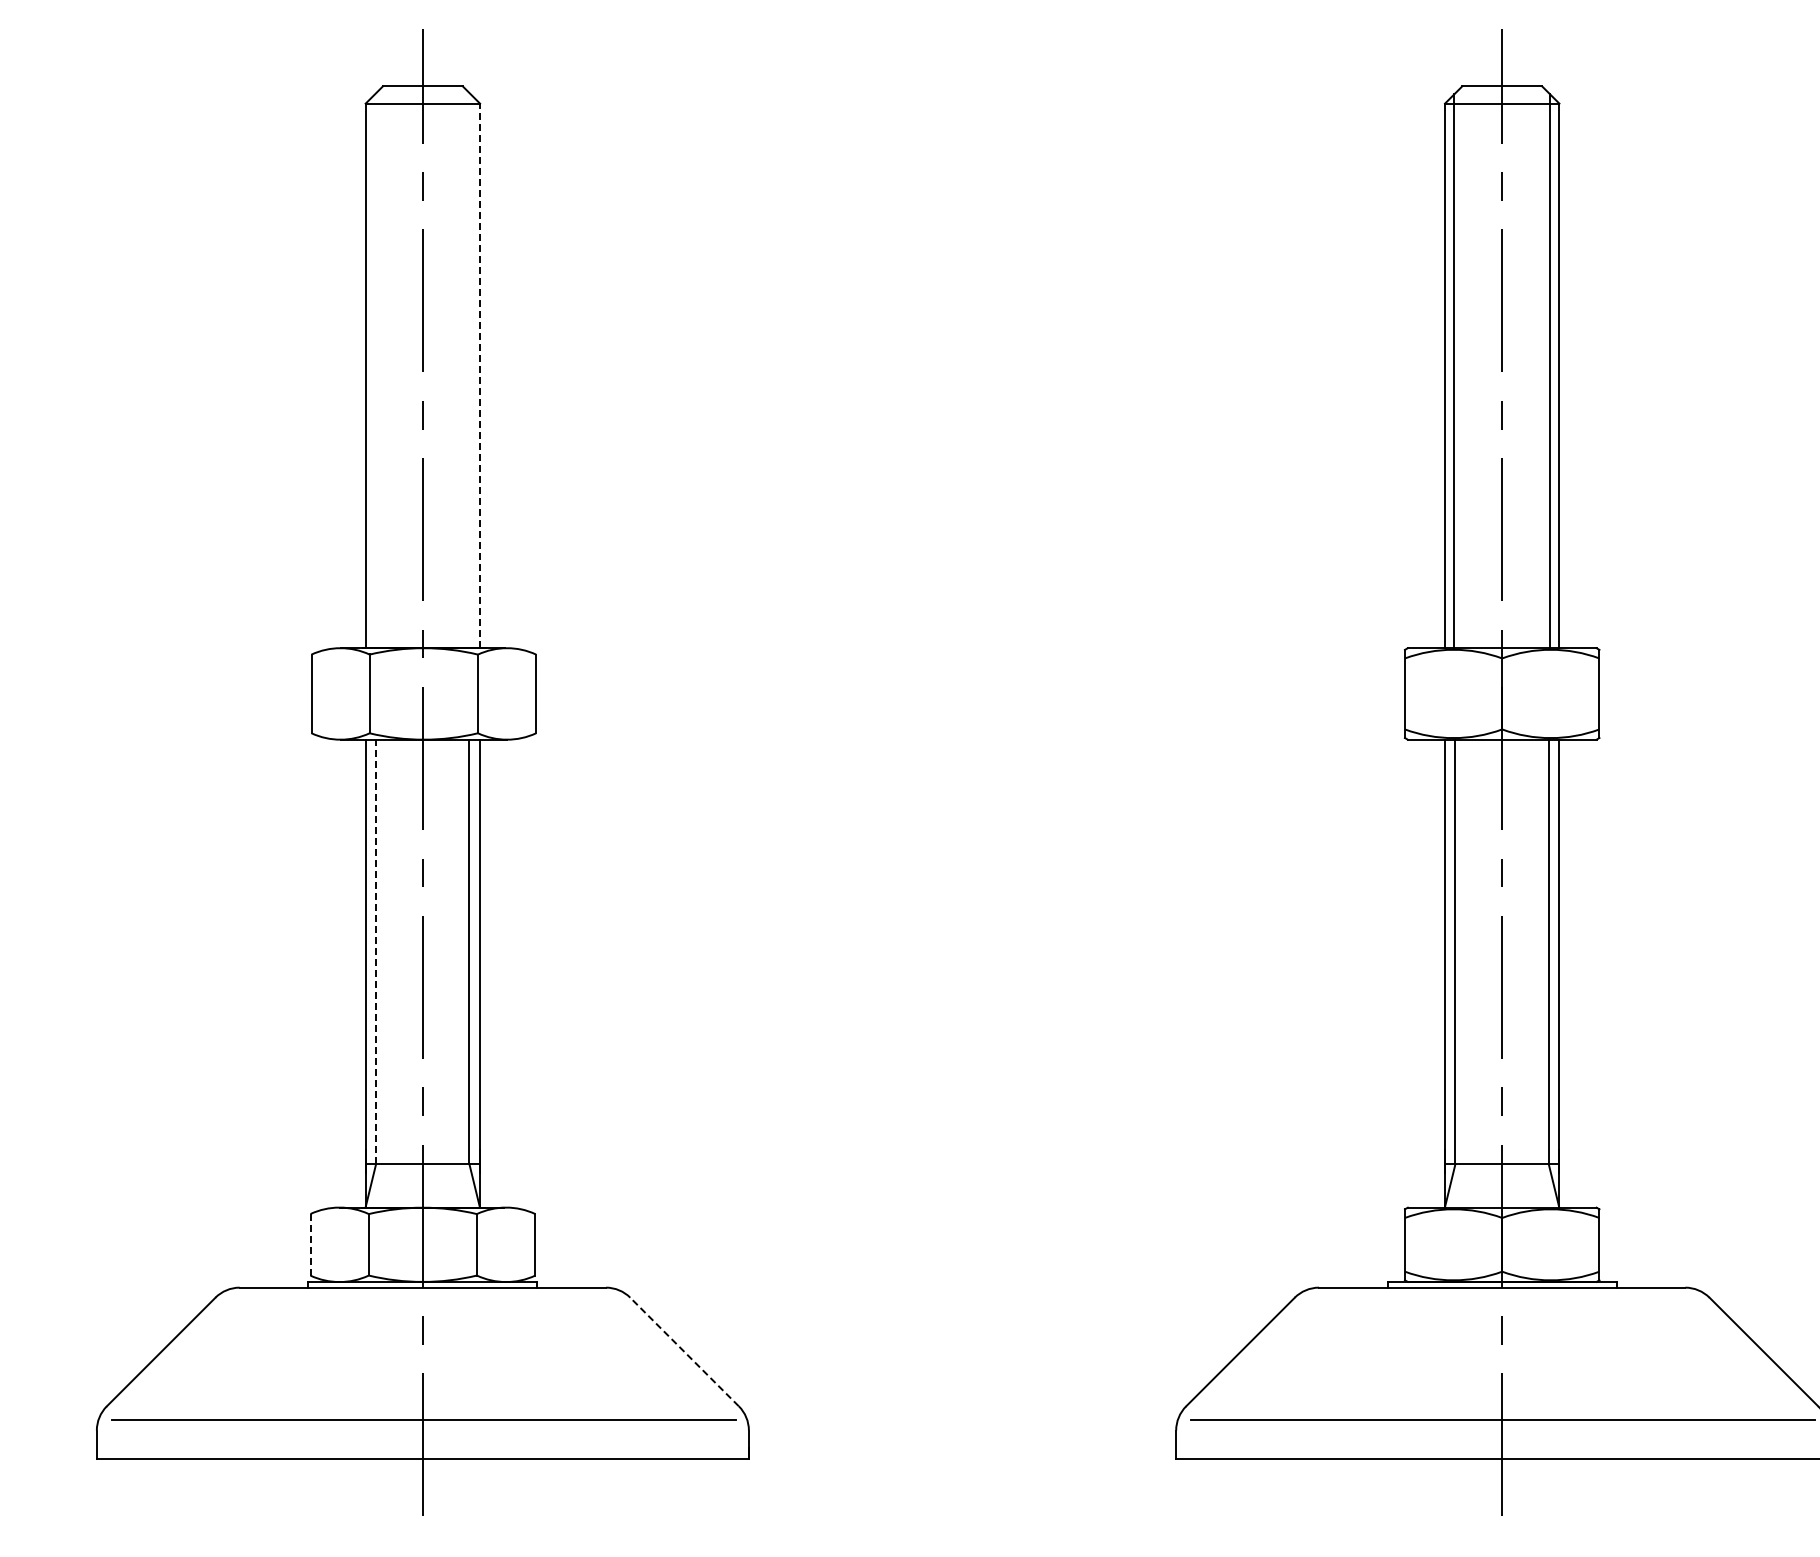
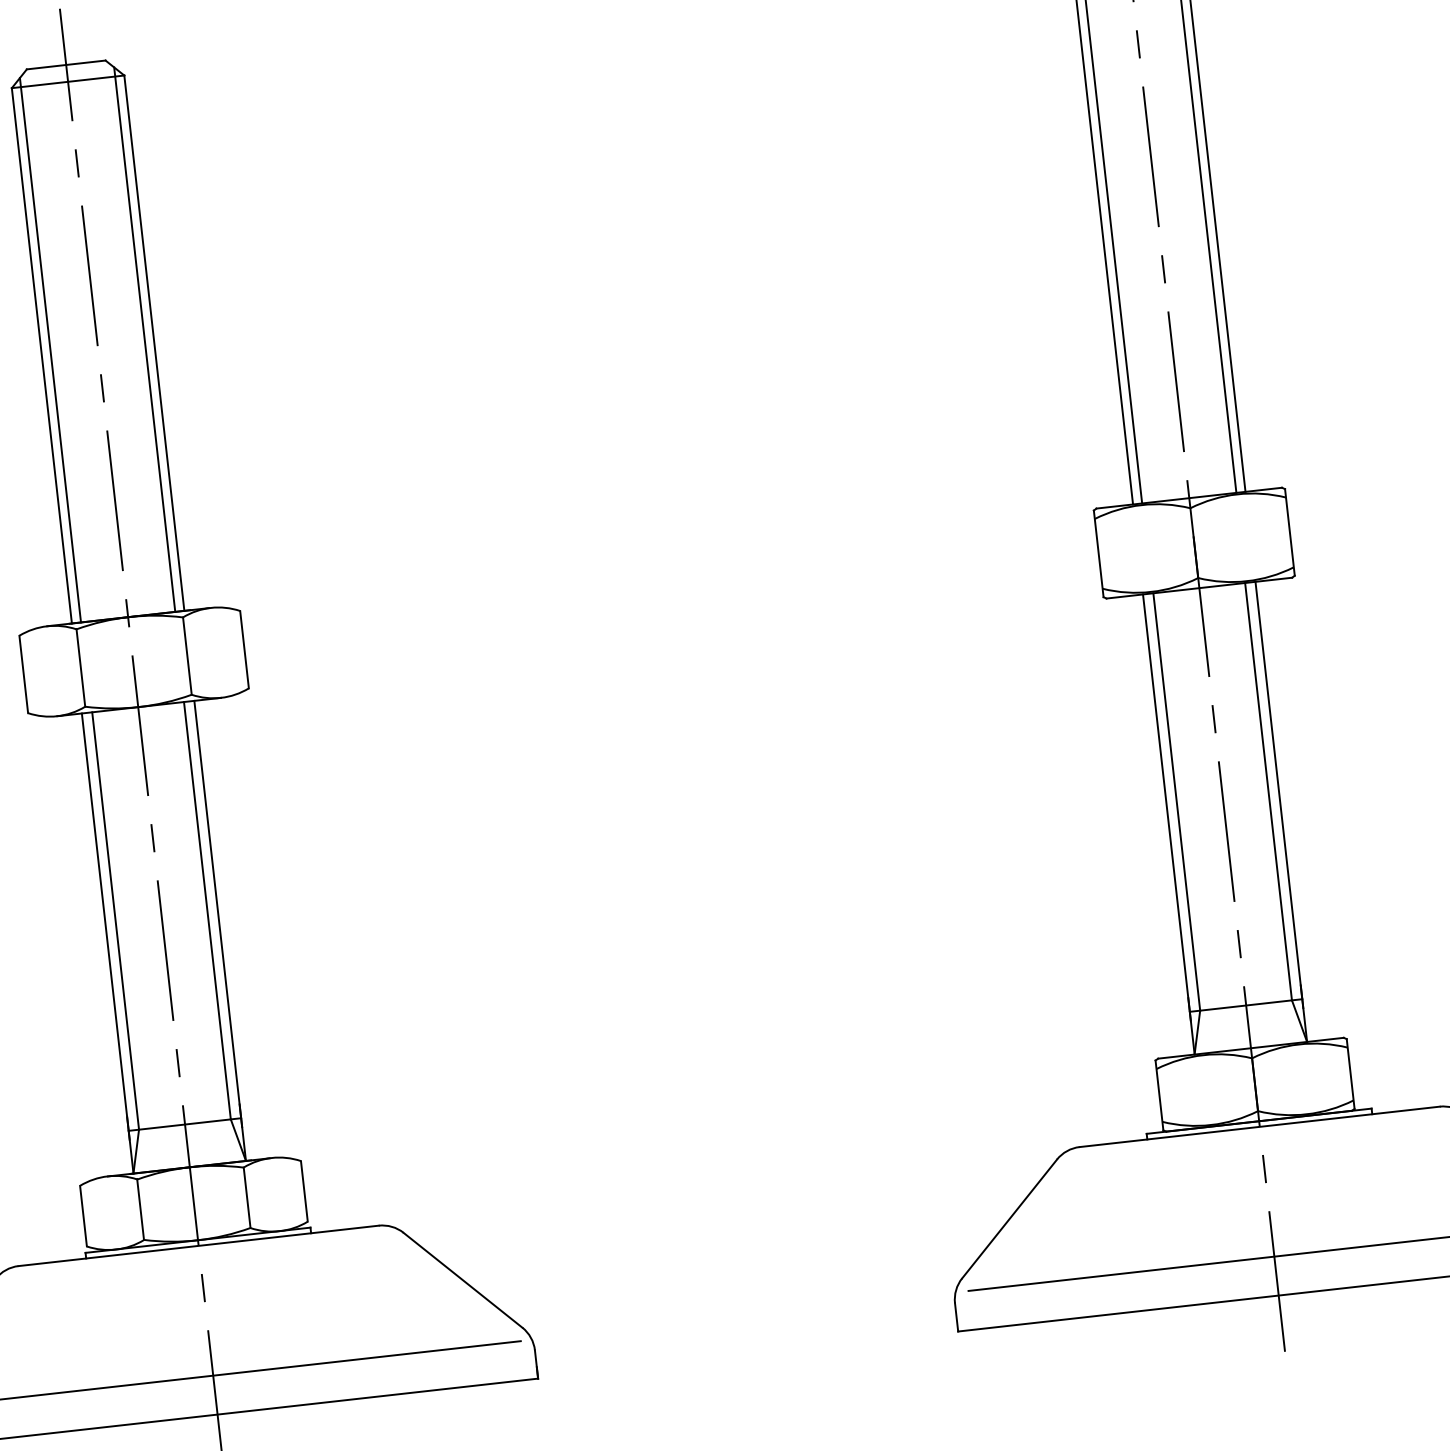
line: (374, 371) -> (50, 350), added
line: (470, 371) -> (144, 339), added
line: (480, 375) -> (154, 342), dashed -> solid
line: (376, 951) -> (115, 920), dashed -> solid
line: (310, 1244) -> (83, 1215), dashed -> solid
line: (684, 1352) -> (463, 1280), dashed -> solid

